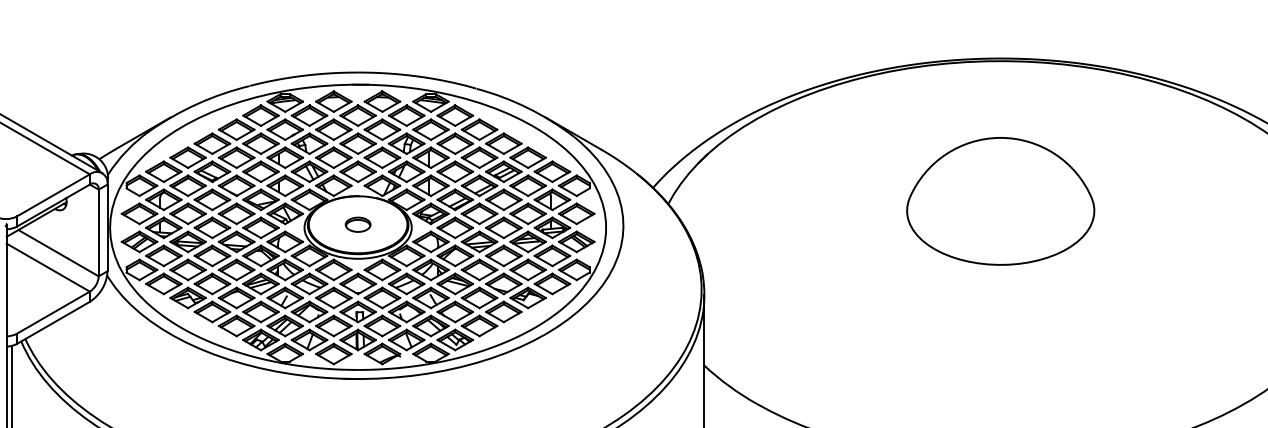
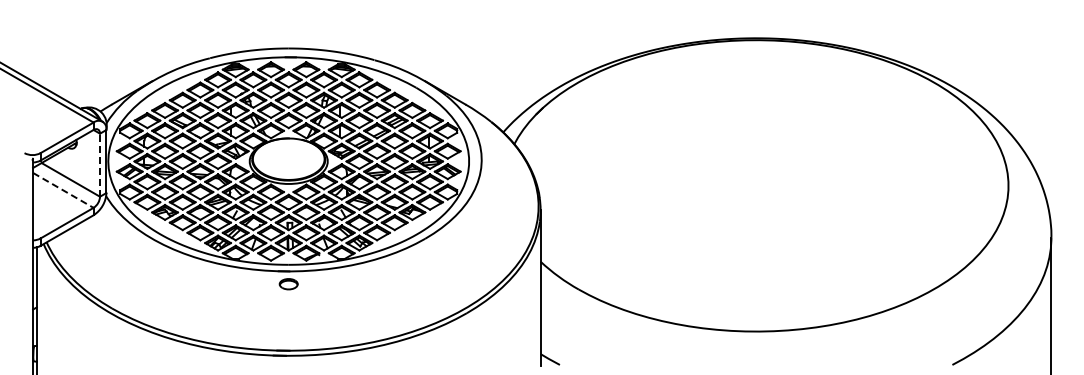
part: (1001, 201) -> (756, 142), removed
part: (357, 225) -> (288, 284), moved
line: (99, 233) -> (100, 165), solid -> dashed
line: (48, 267) -> (63, 190), solid -> dashed

